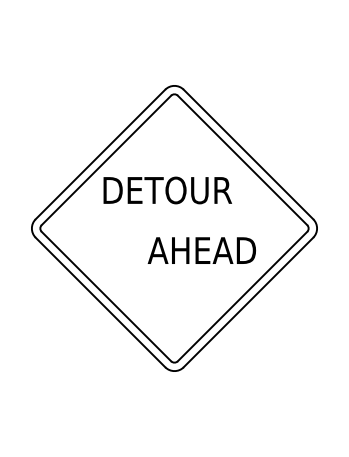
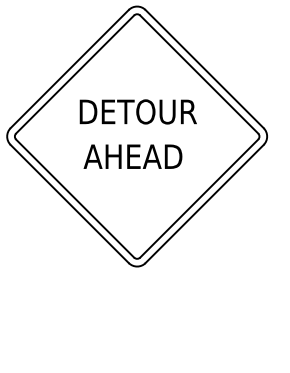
text: (167, 190) -> (138, 111), moved
text: (201, 250) -> (132, 156), moved

